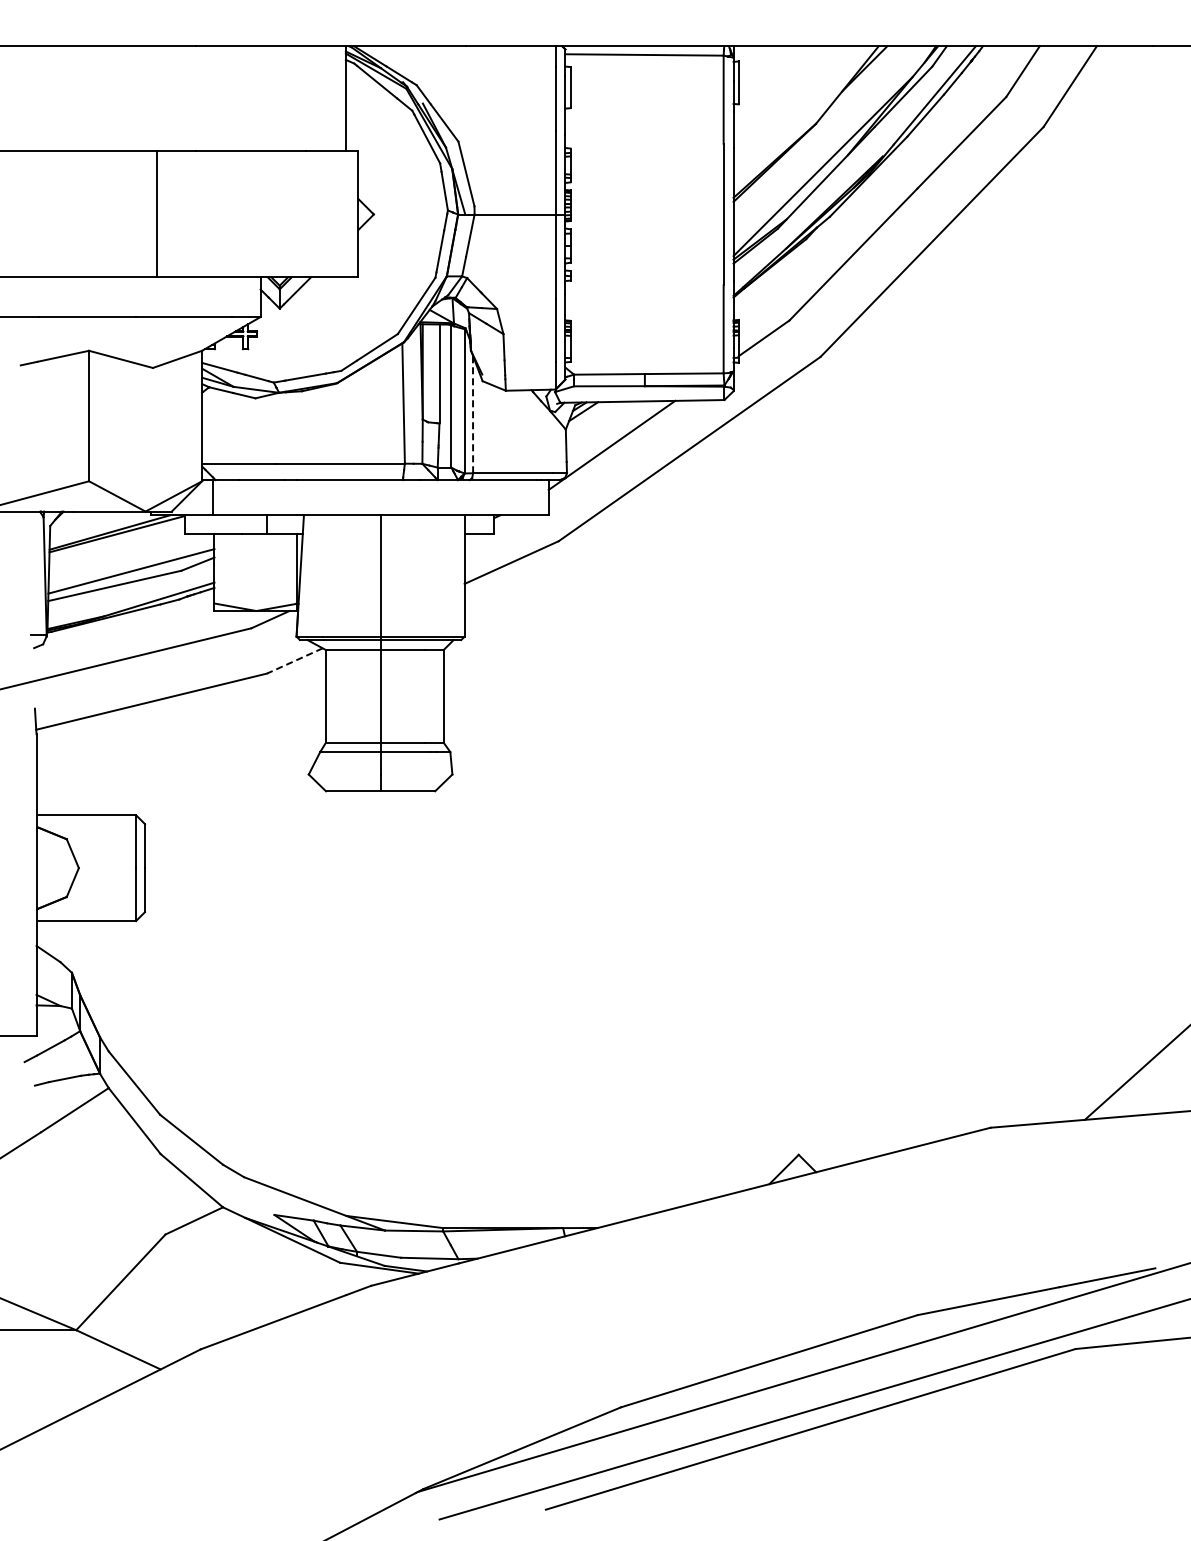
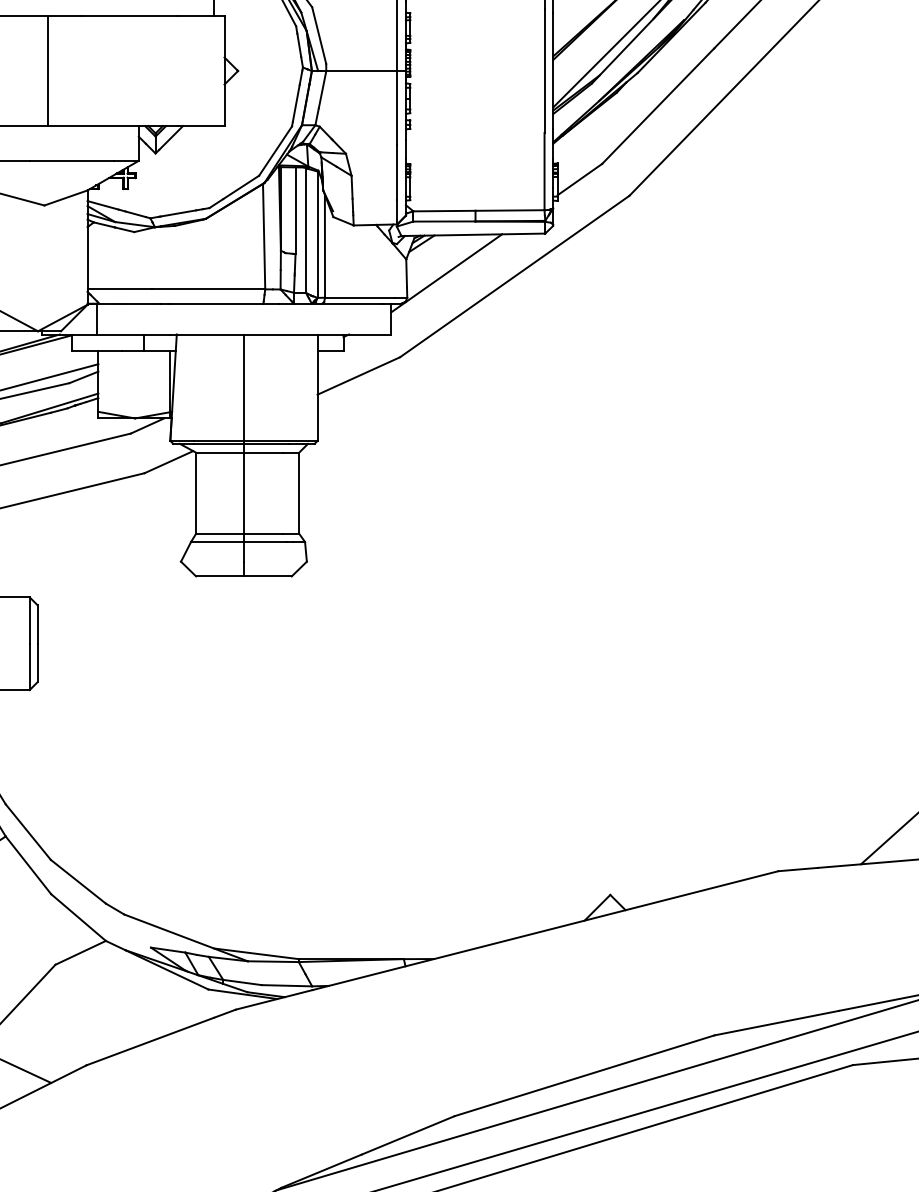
line: (473, 414) -> (325, 246), dashed -> solid
line: (294, 660) -> (168, 461), dashed -> solid

